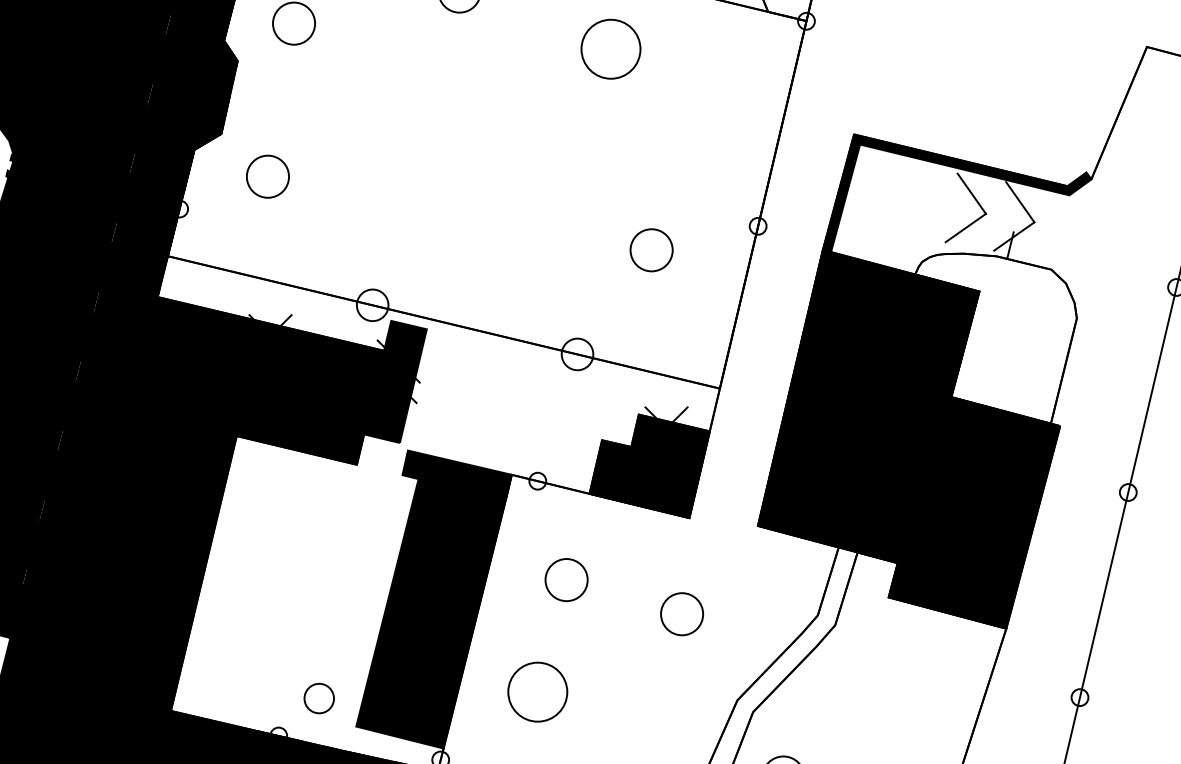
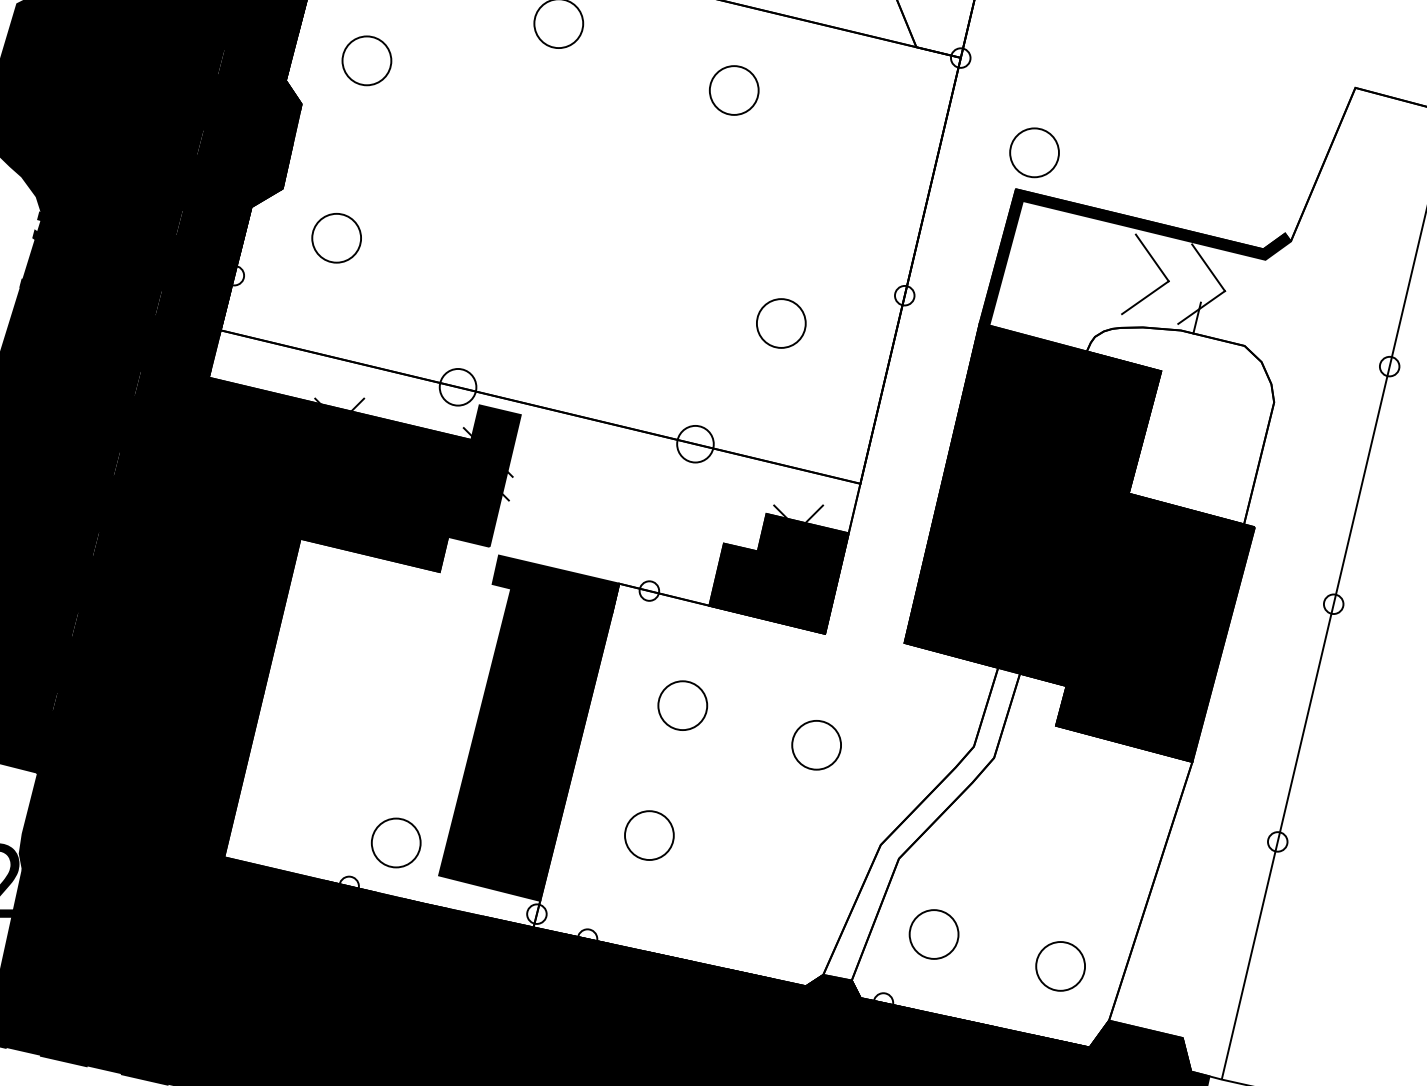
circle: (610, 49) -> (733, 90), size x0.71
circle: (870, 102) -> (1034, 152), added
circle: (537, 692) -> (649, 835), size x0.71
circle: (318, 698) -> (395, 842), size x1.43

